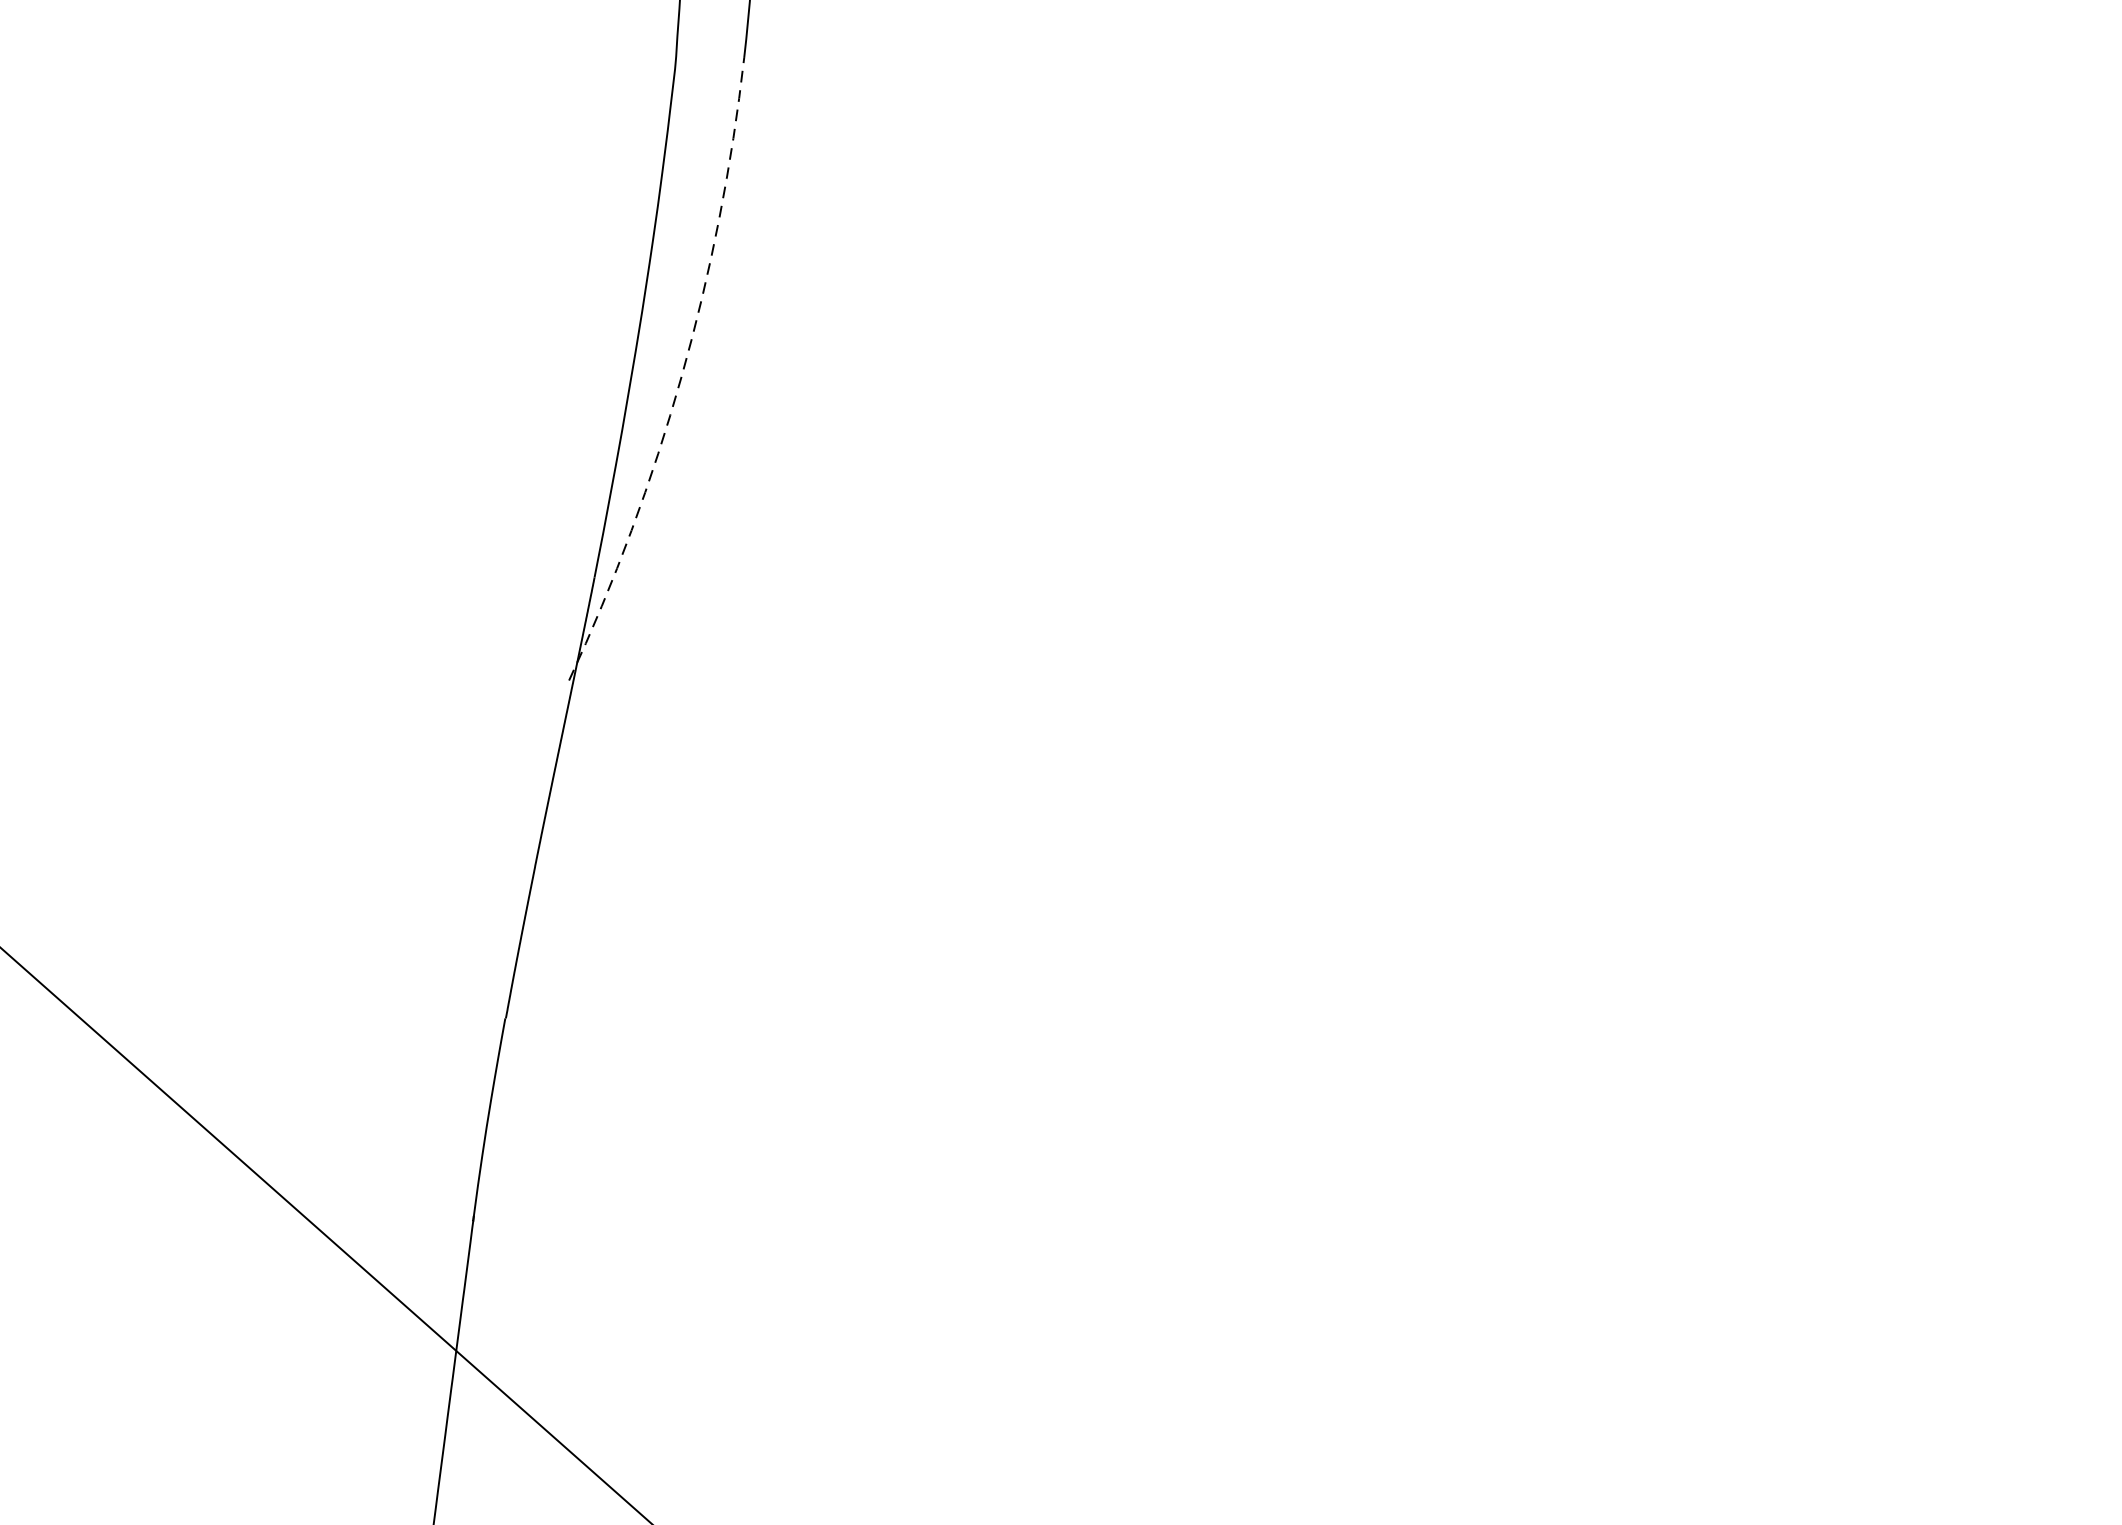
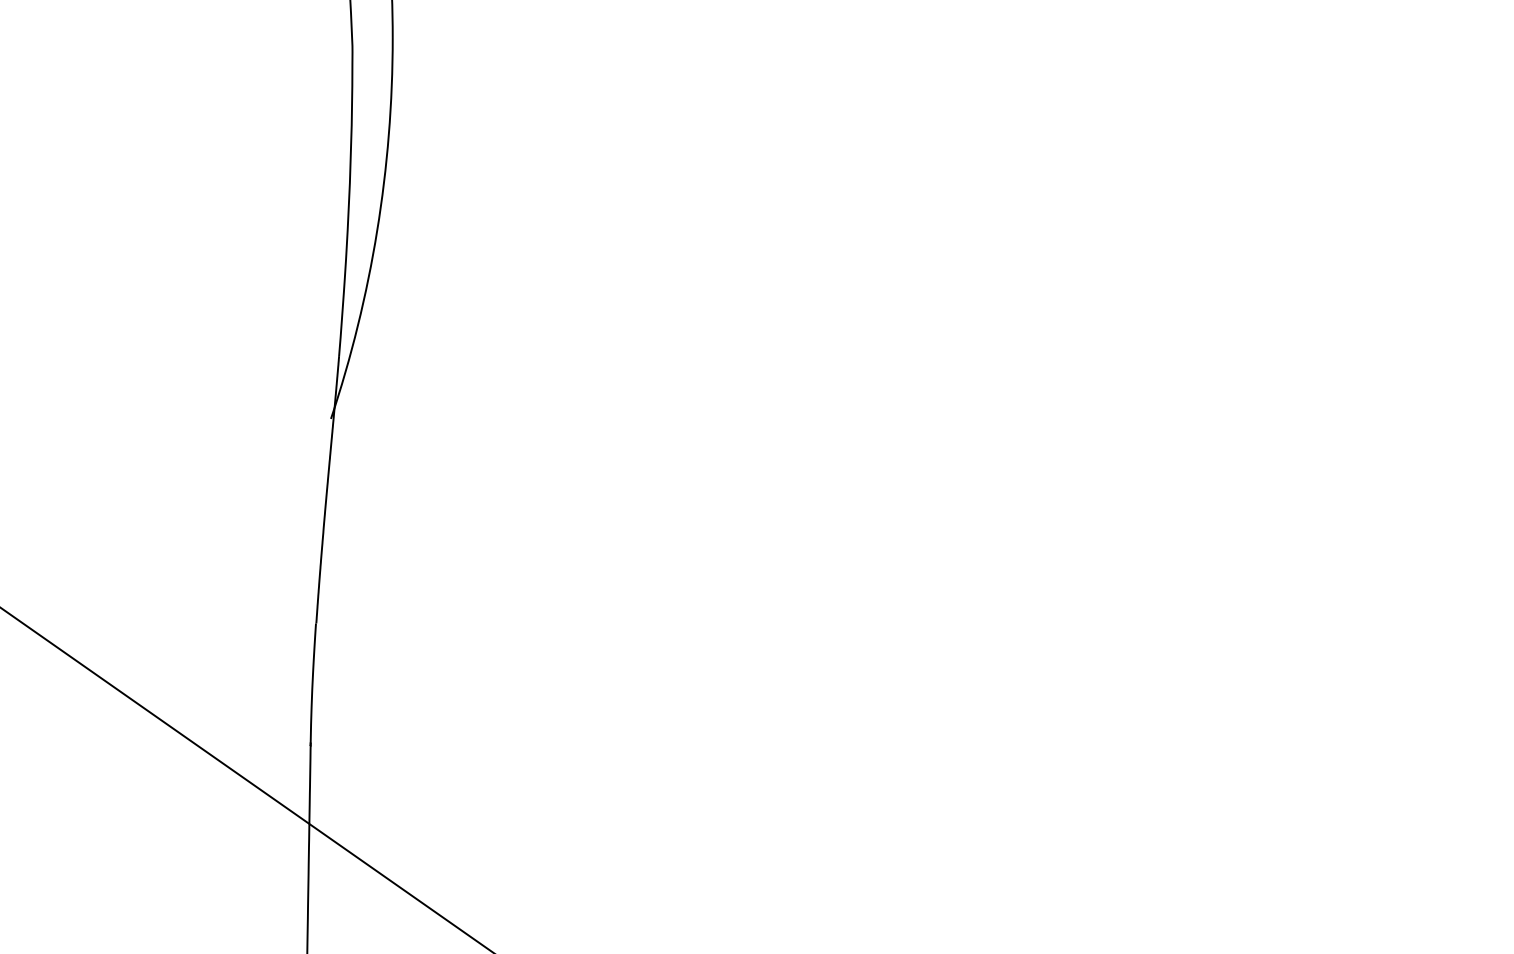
arc: (682, 375) -> (377, 230), dashed -> solid

